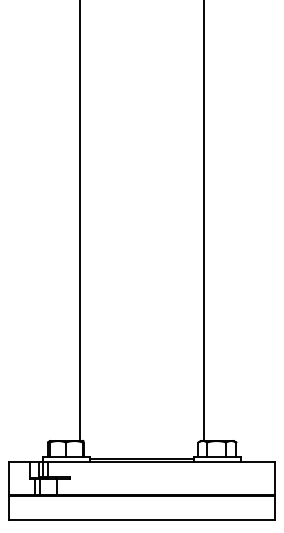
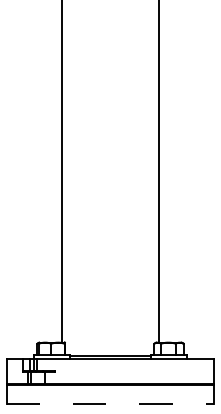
line: (142, 520) -> (110, 404), solid -> dashed

